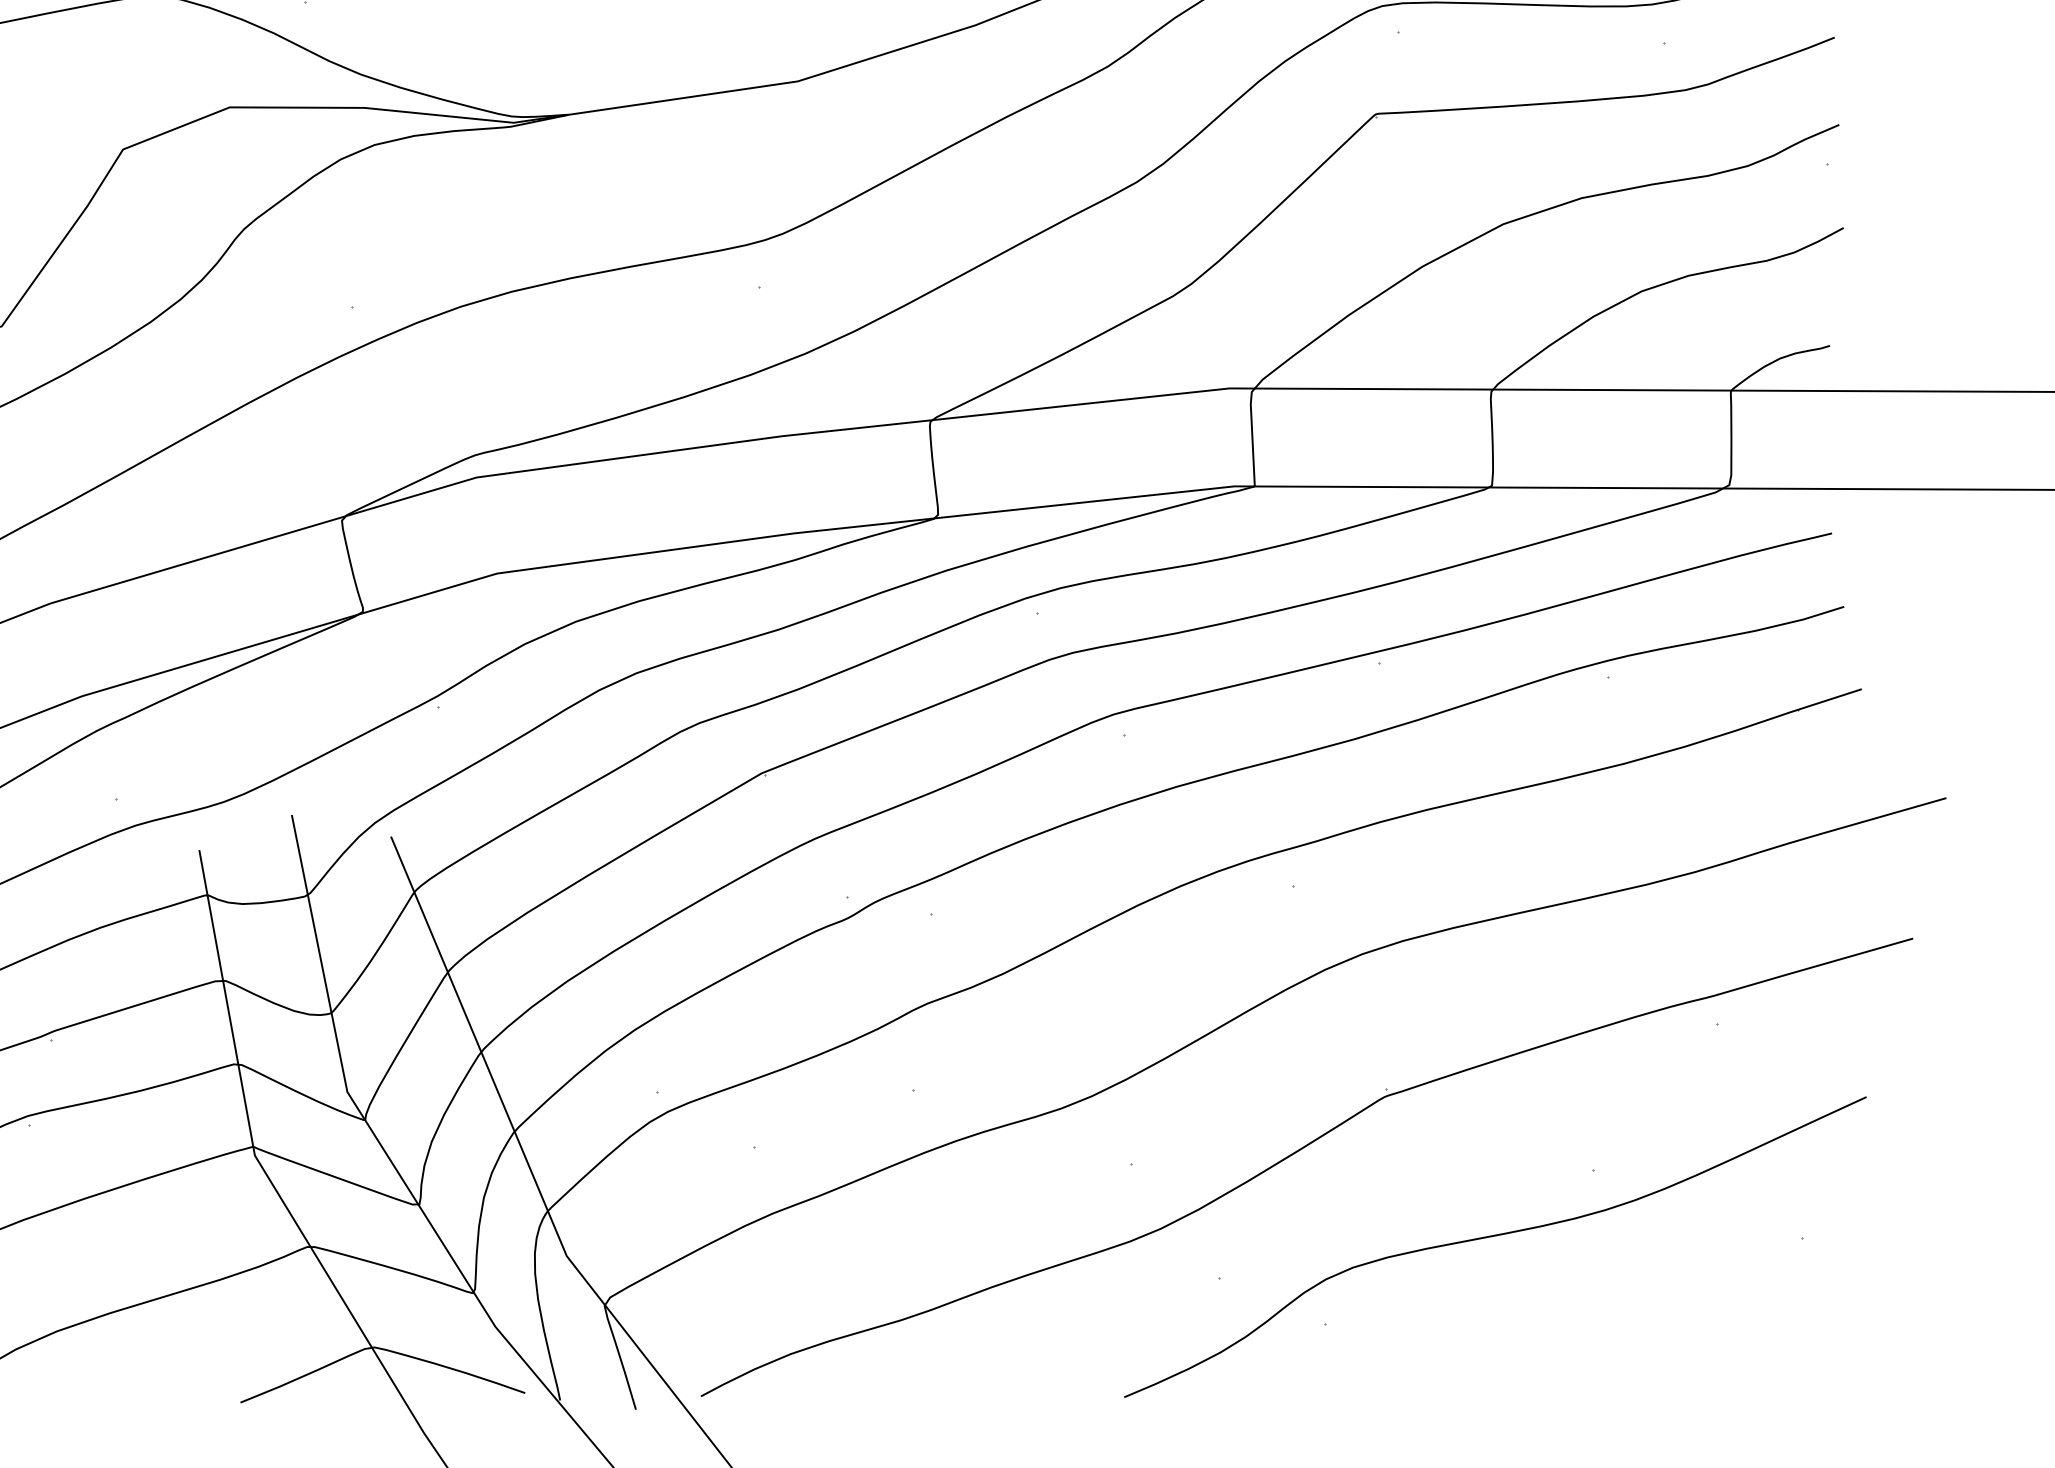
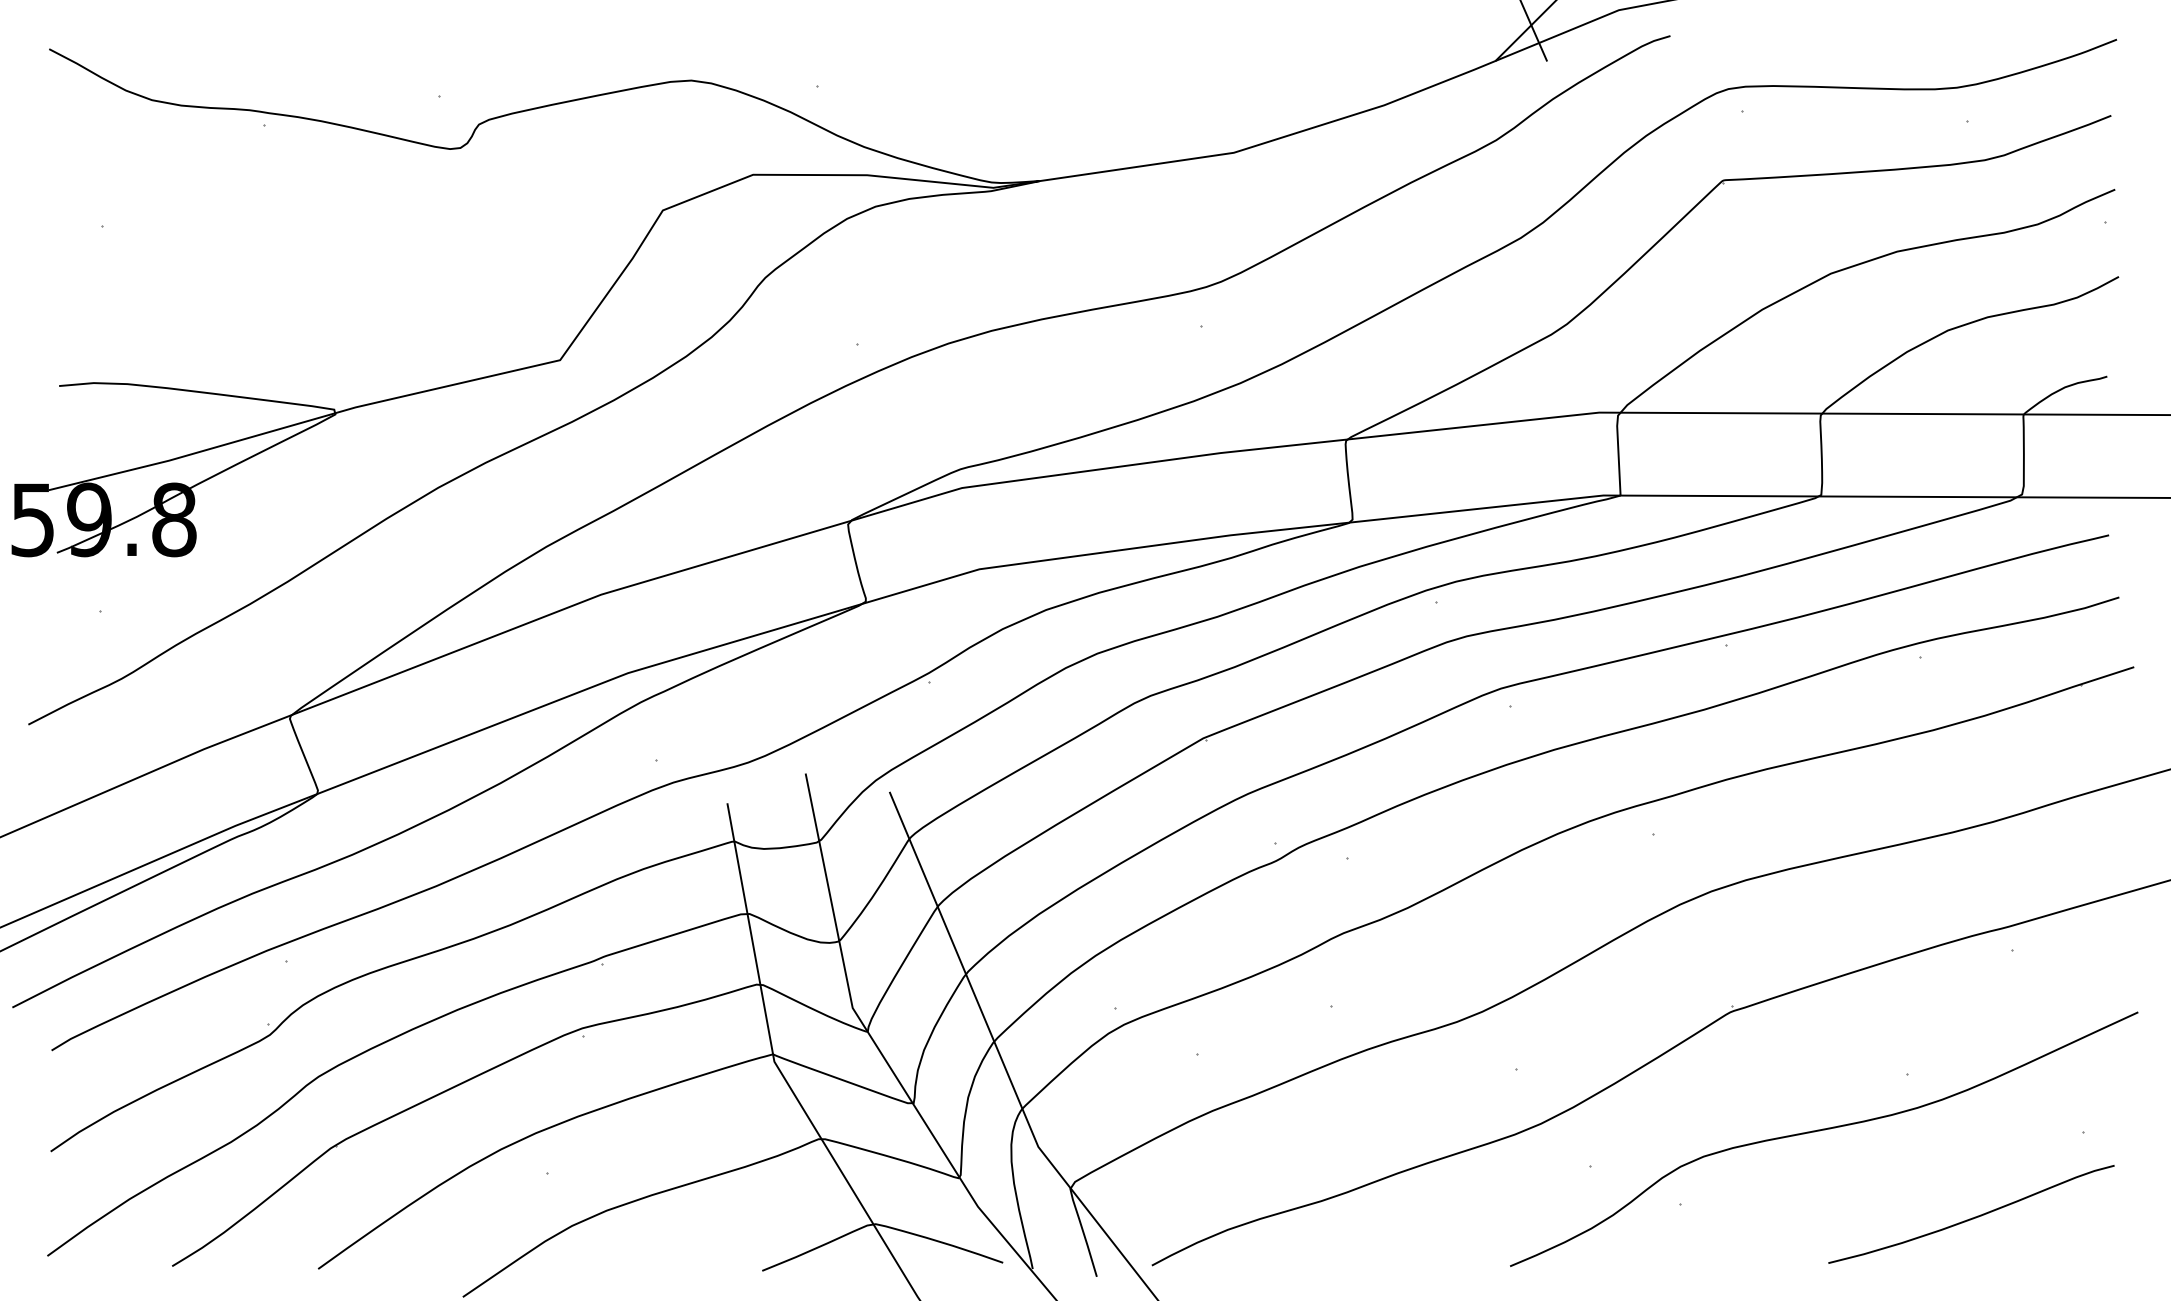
curve: (1670, 1339) -> (1972, 1217), added

